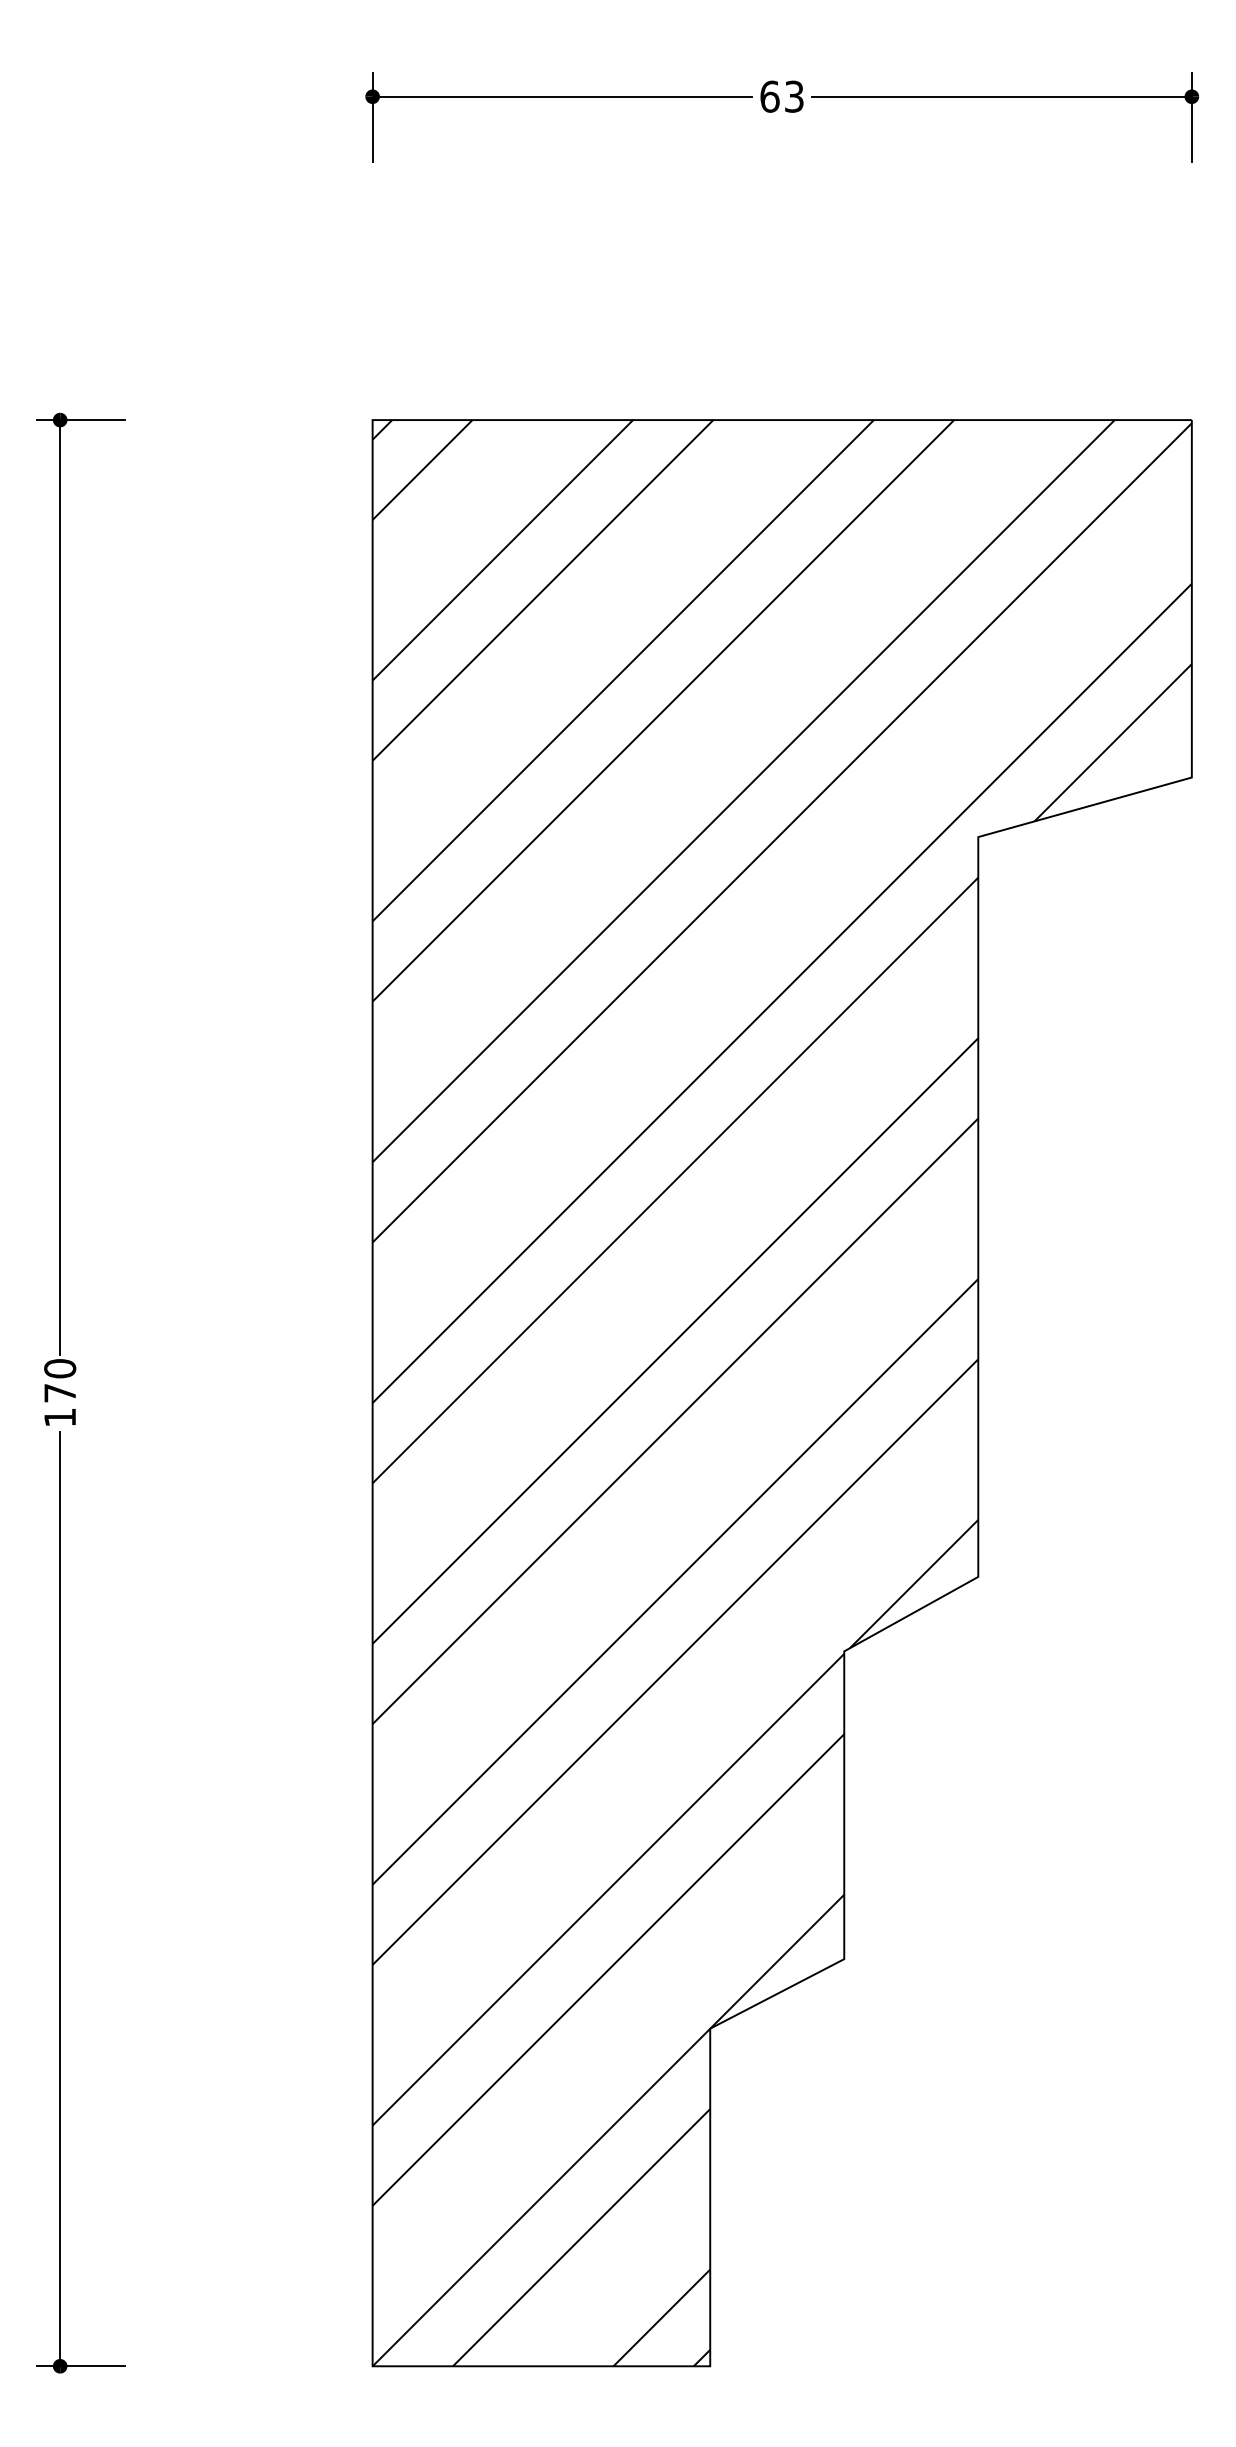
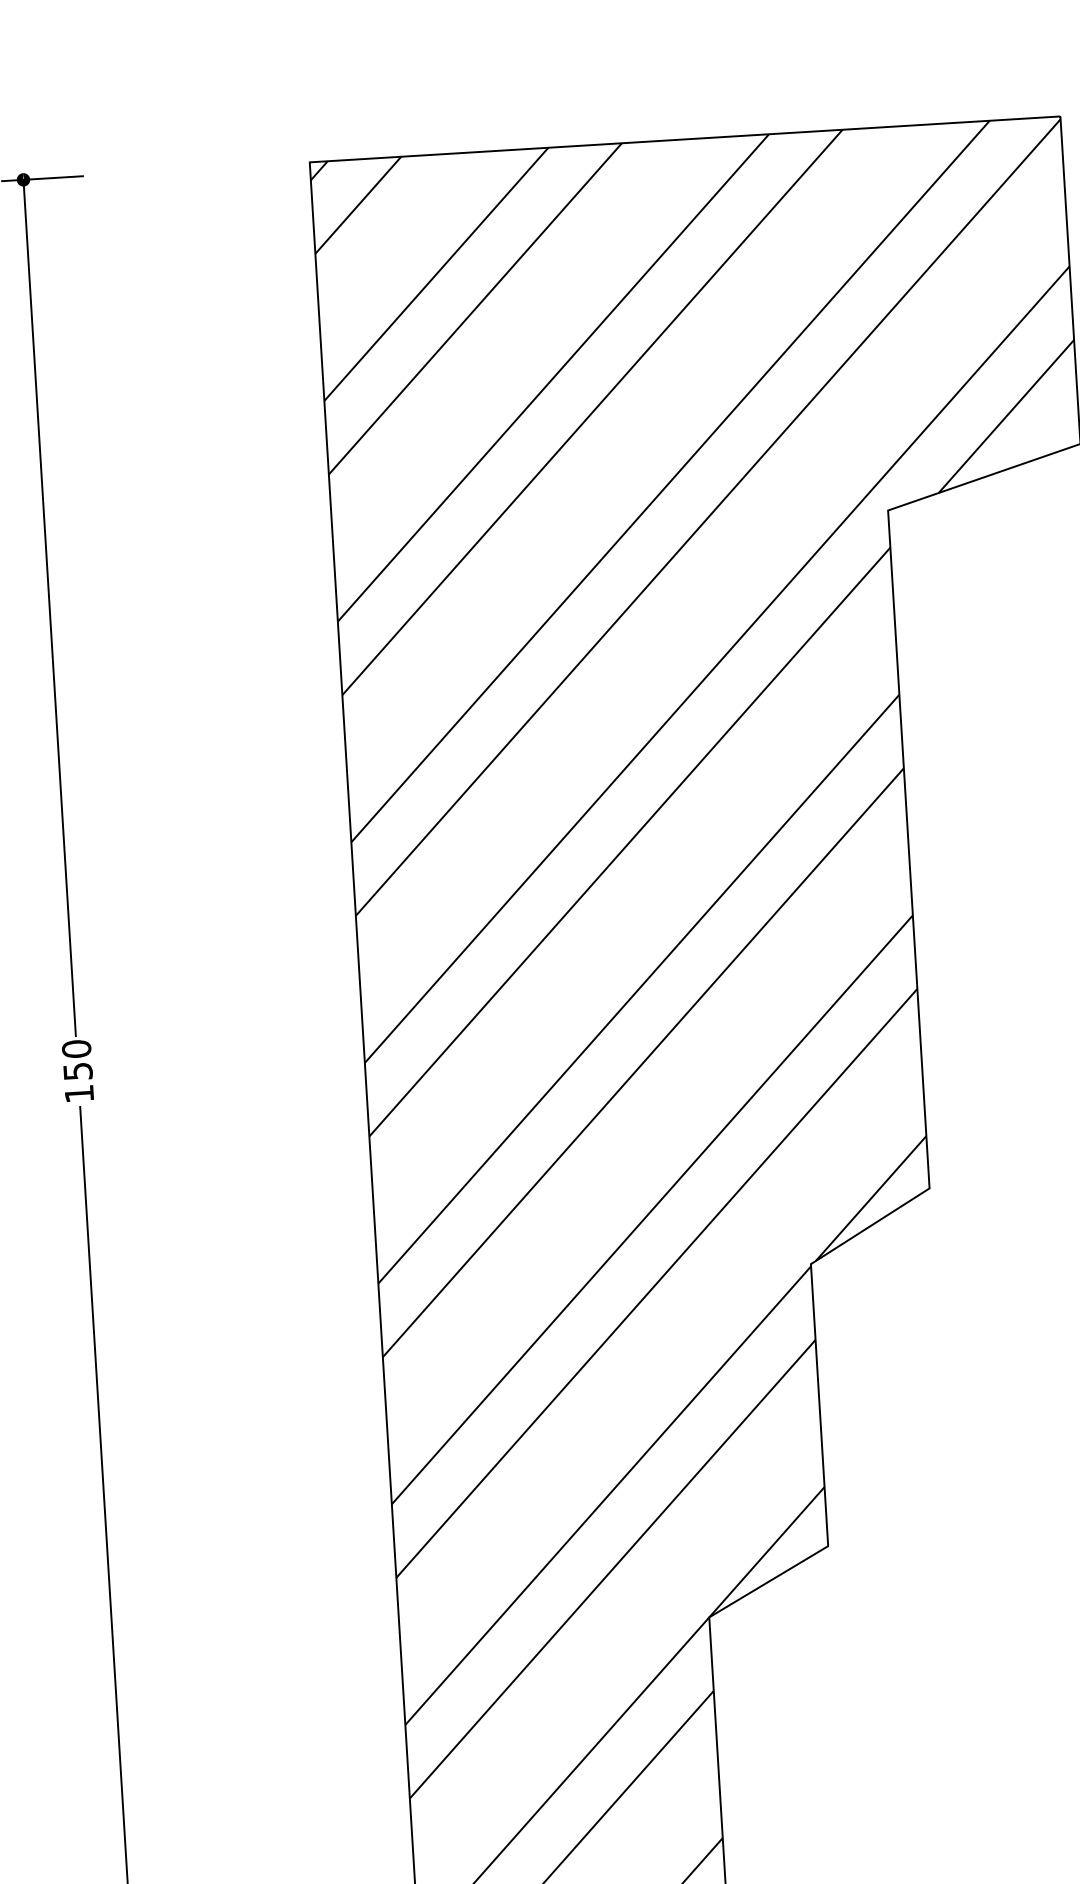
text: (60, 1393) -> (78, 1071), 170 -> 150

